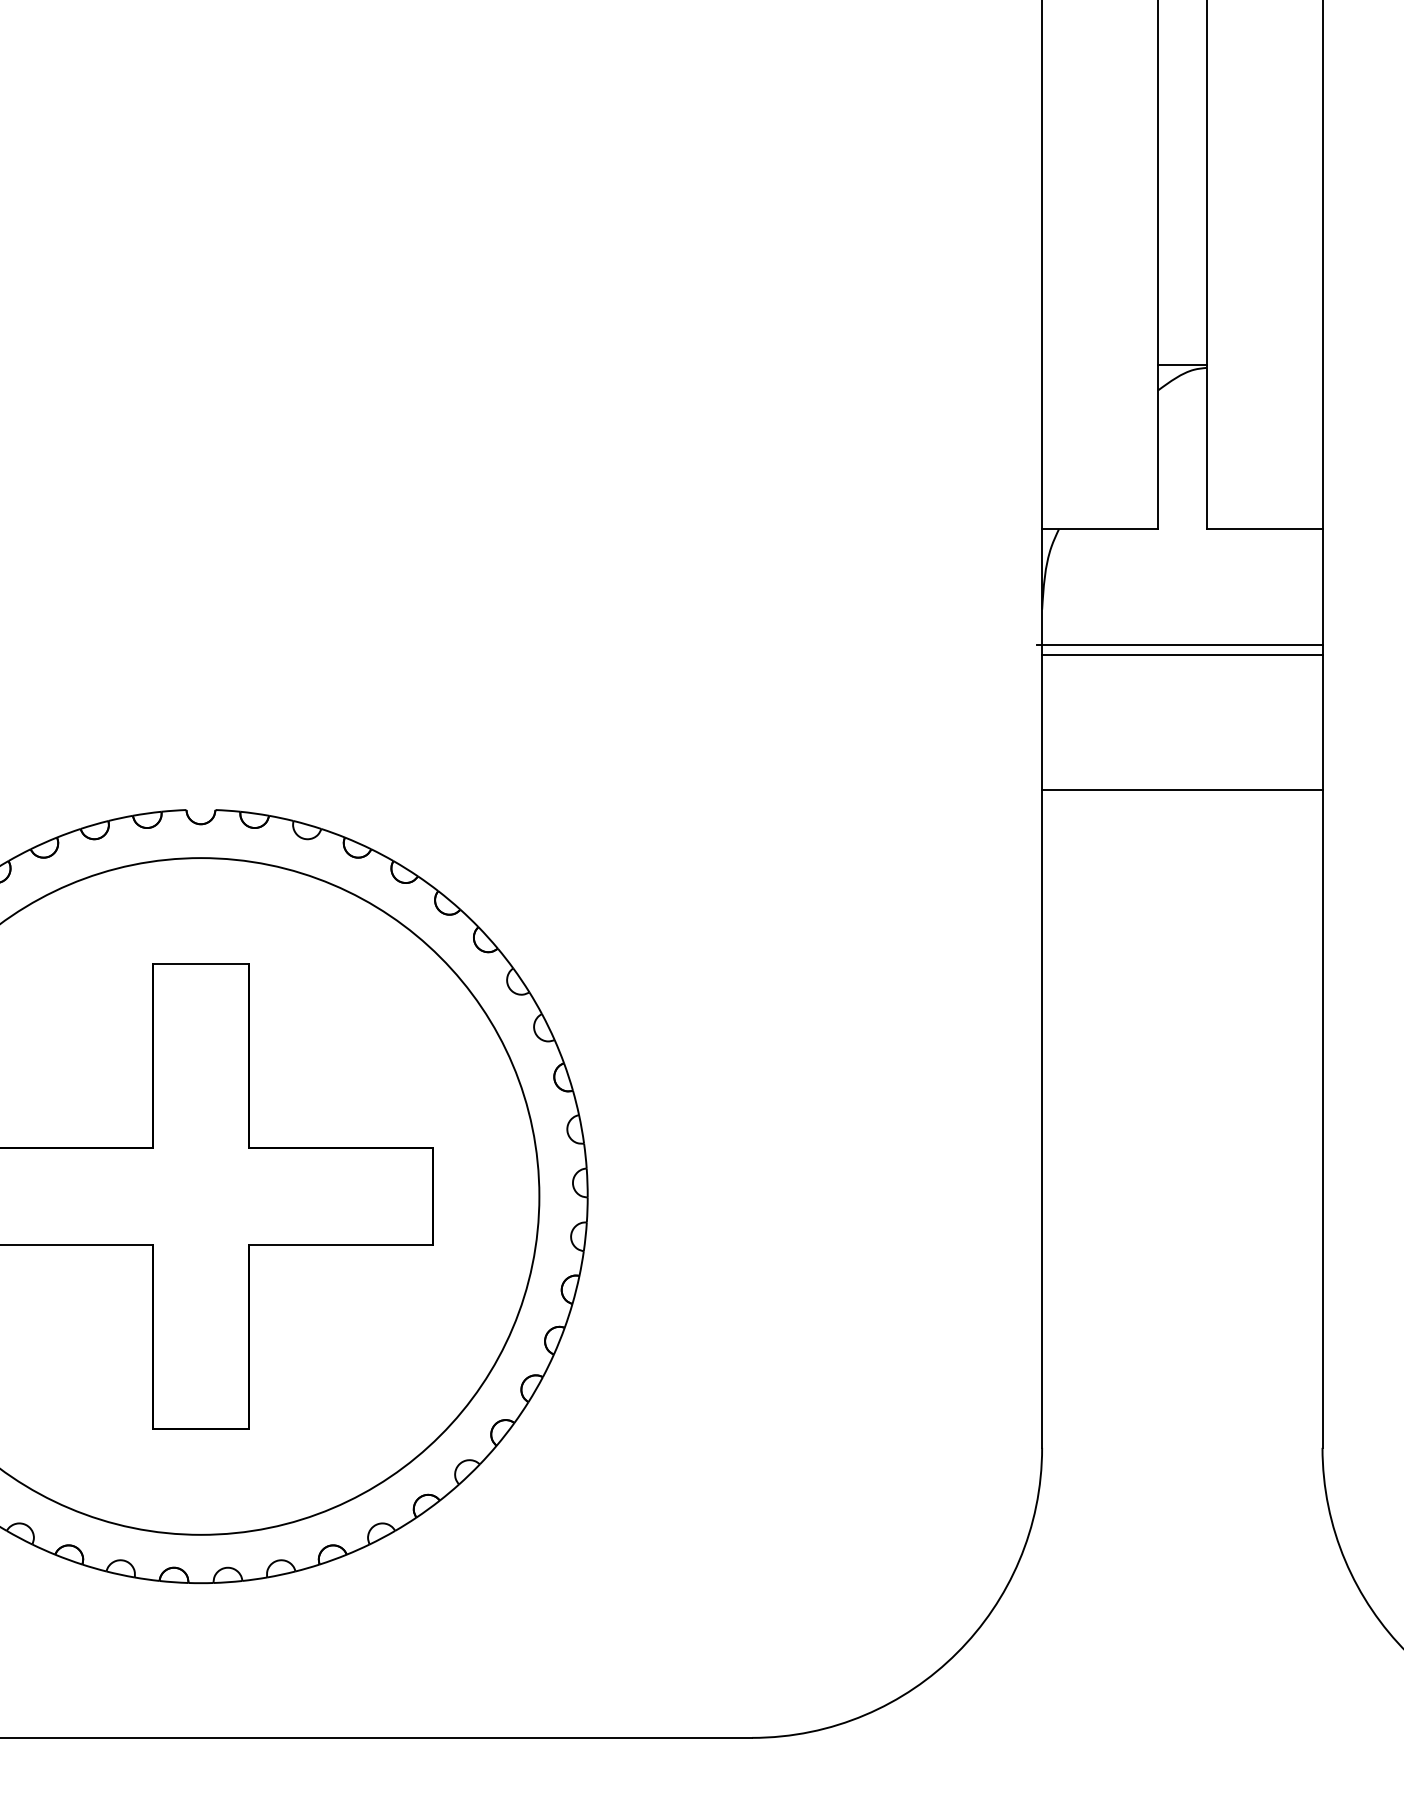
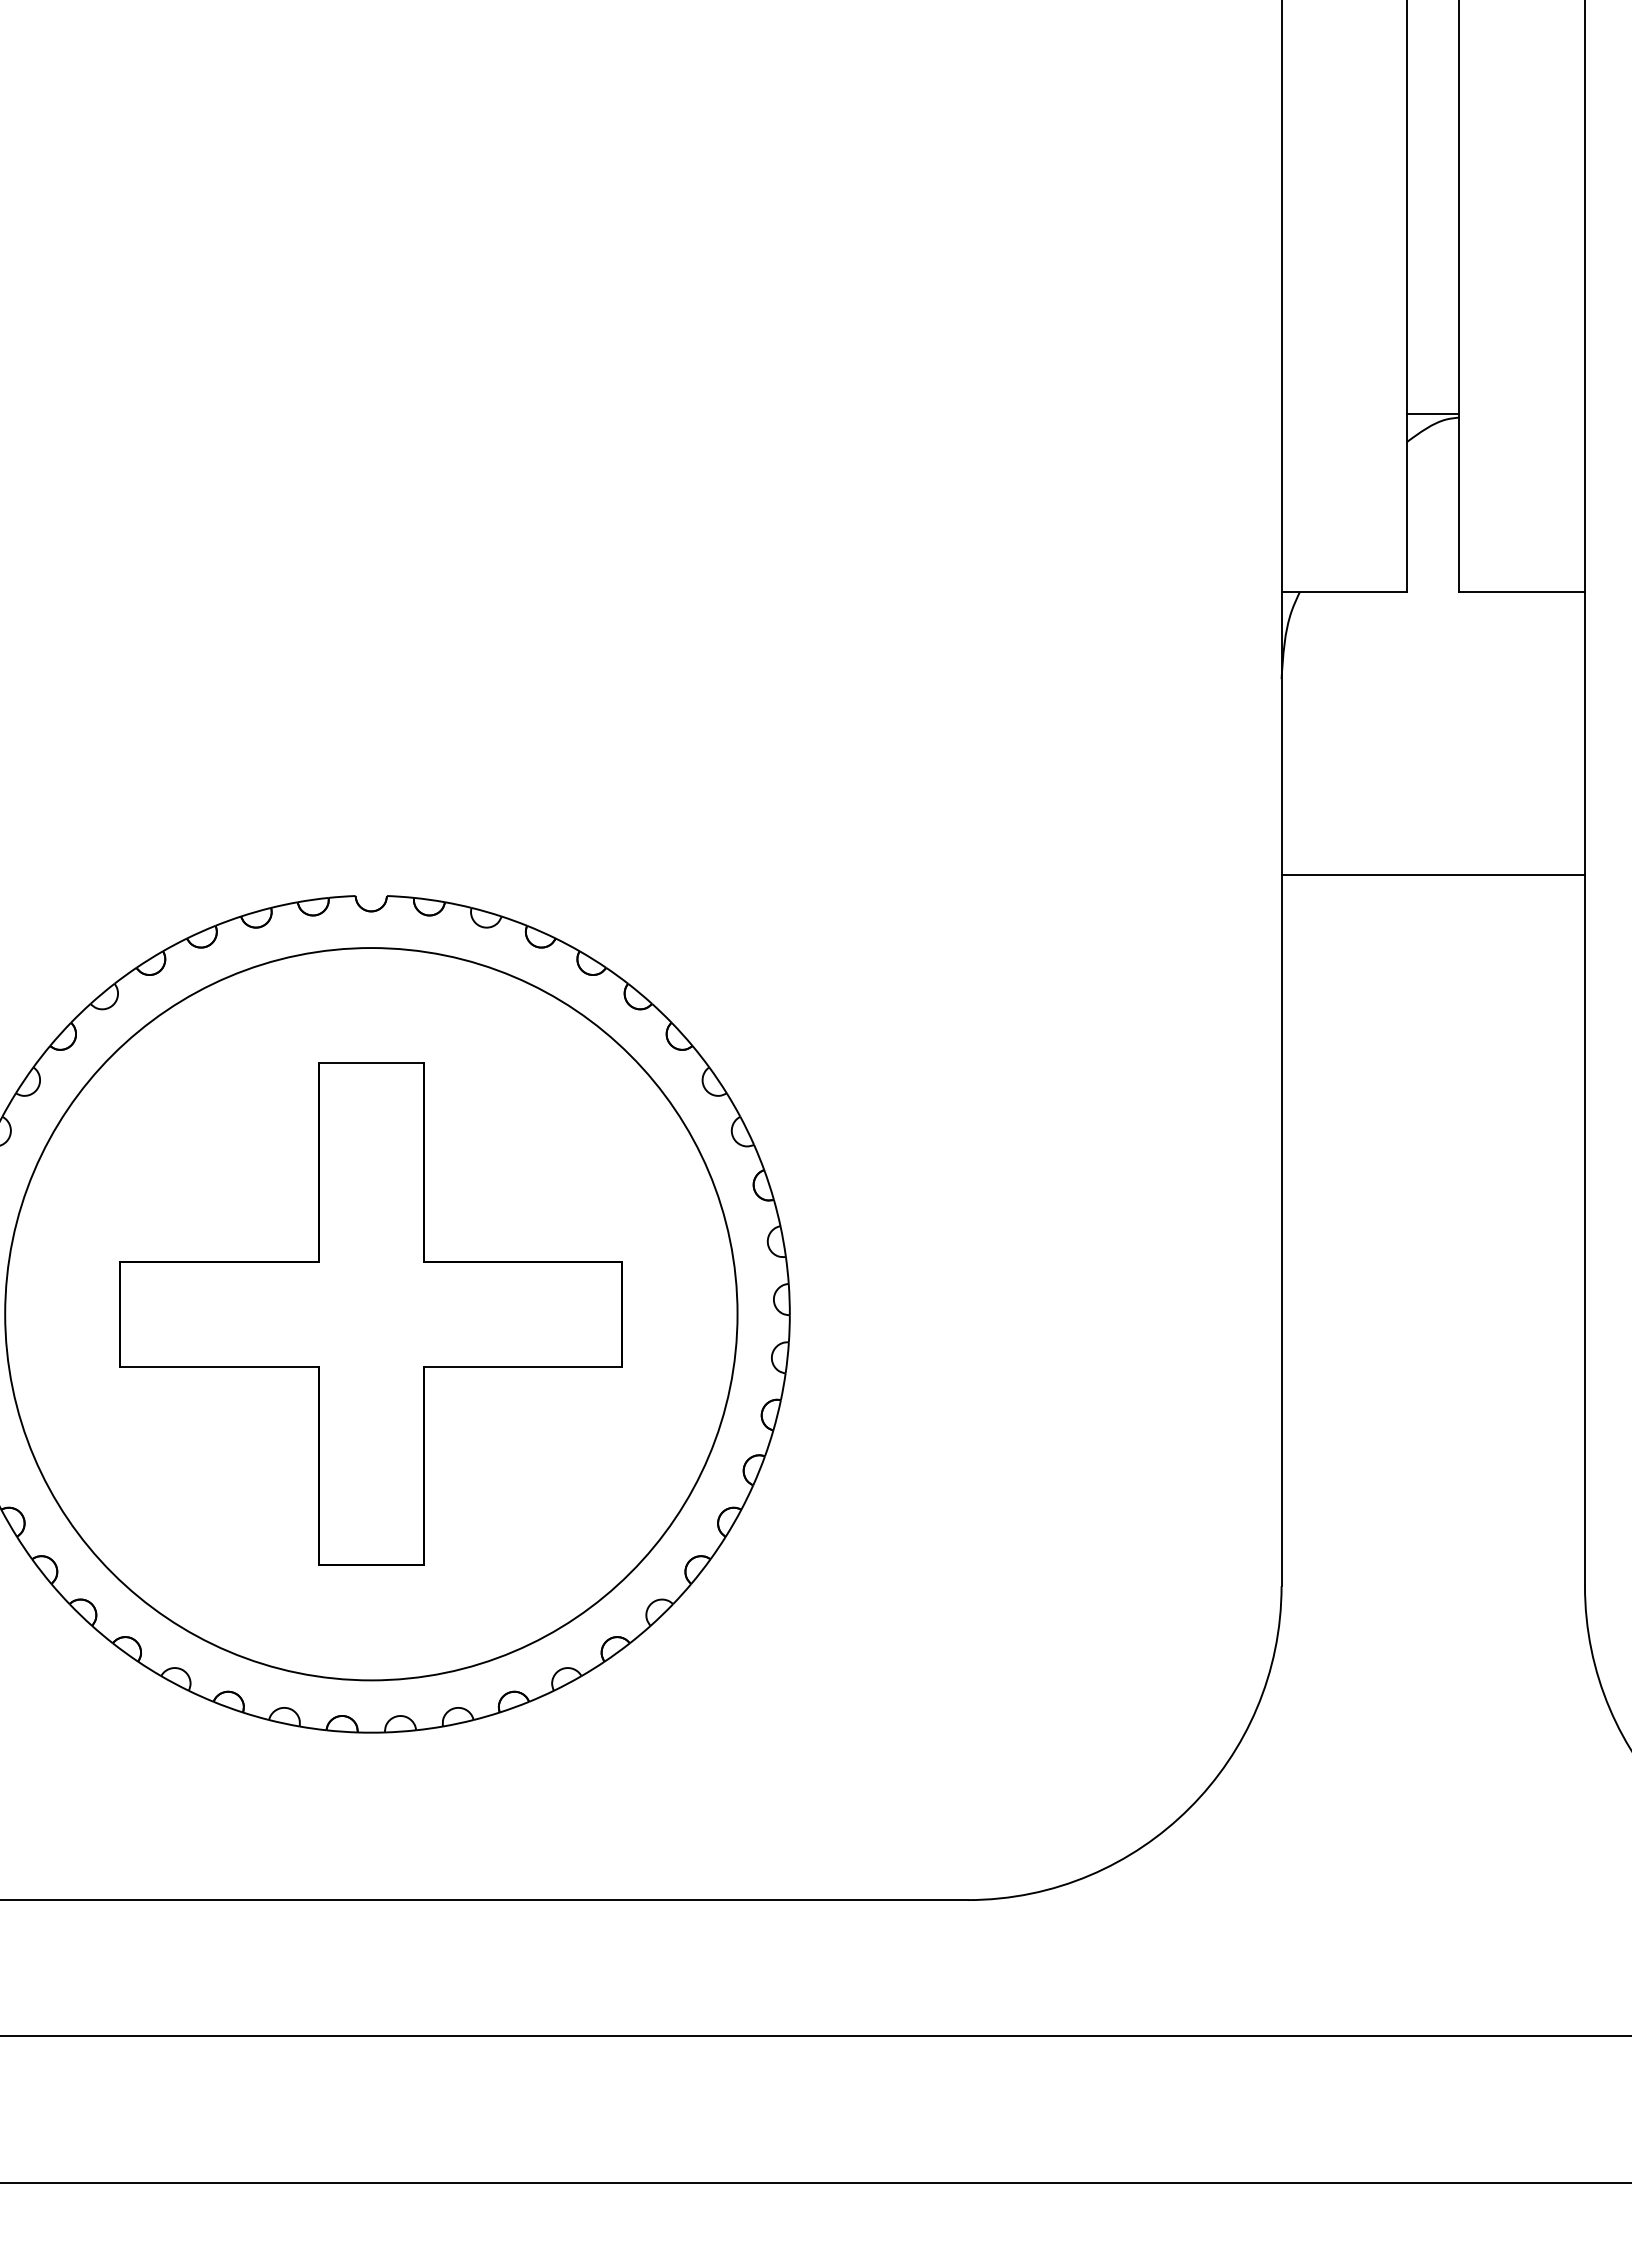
line: (1178, 645) -> (1429, 717), removed
line: (1181, 655) -> (1432, 728), removed

